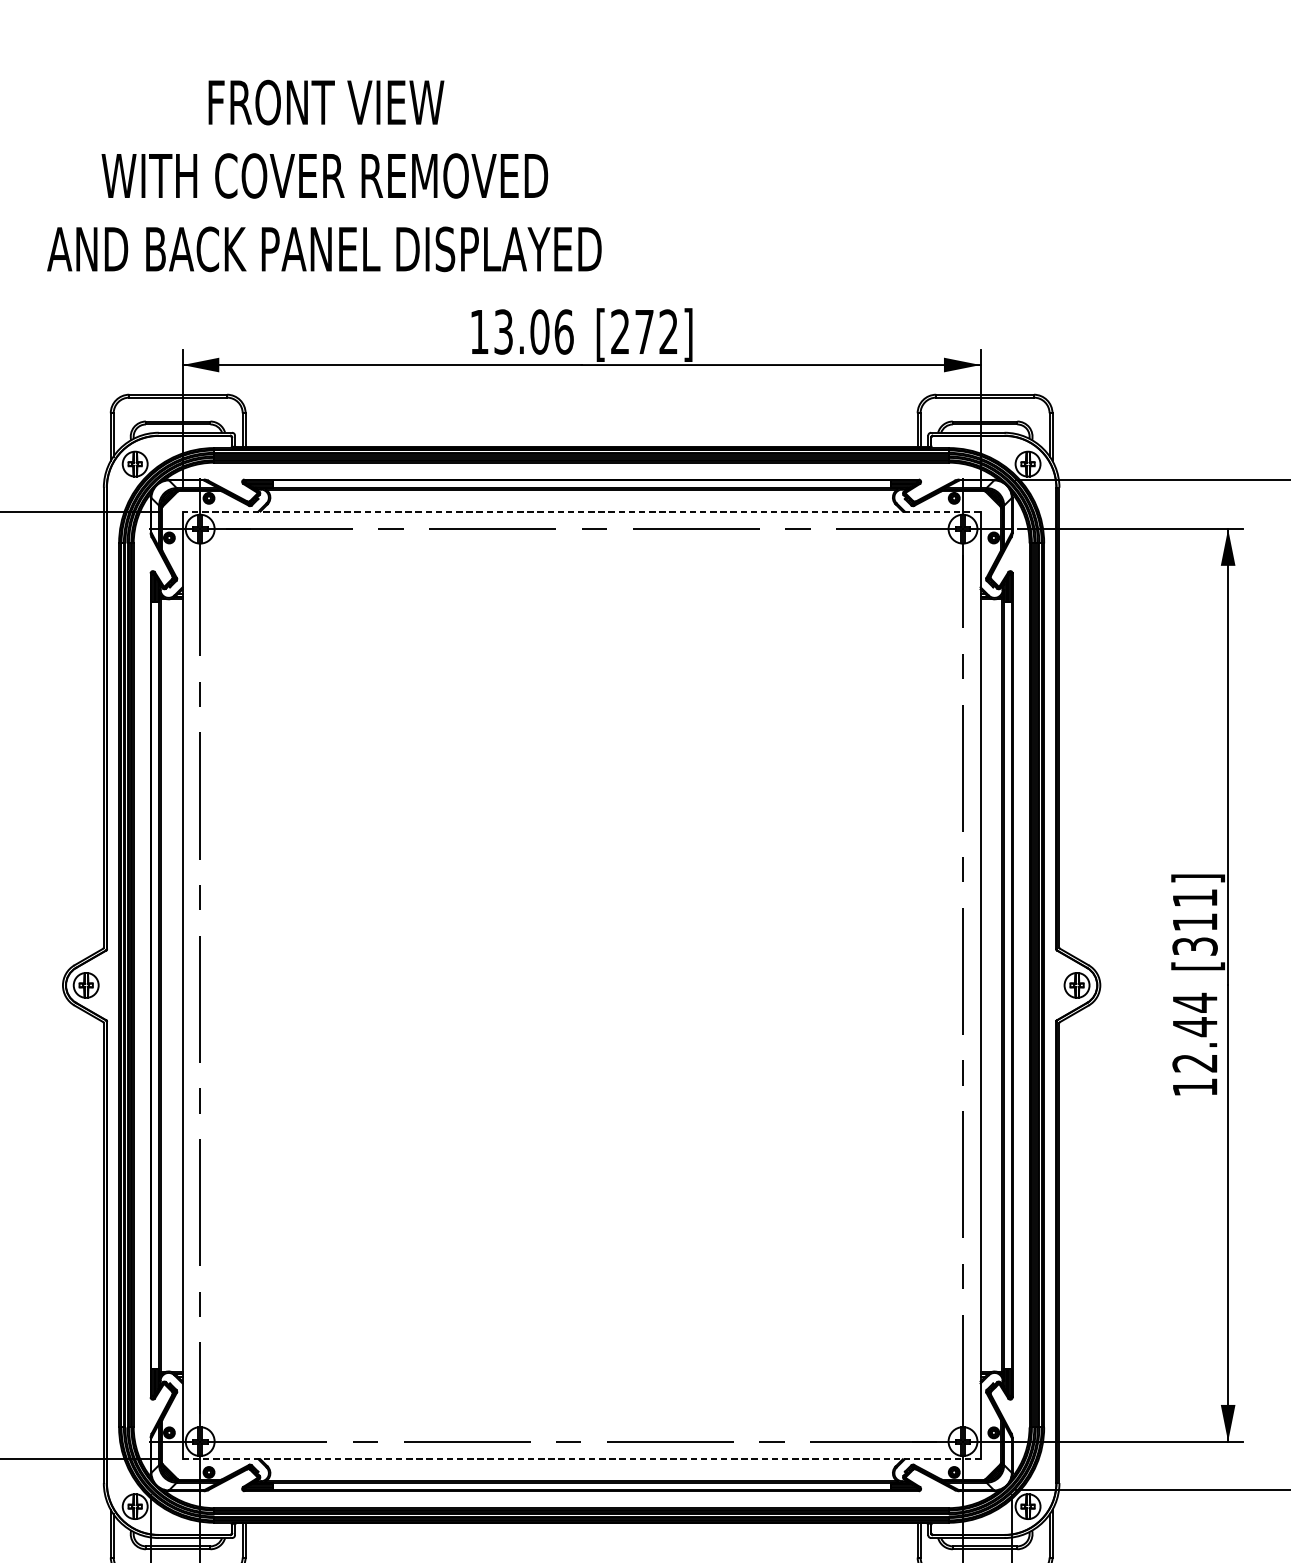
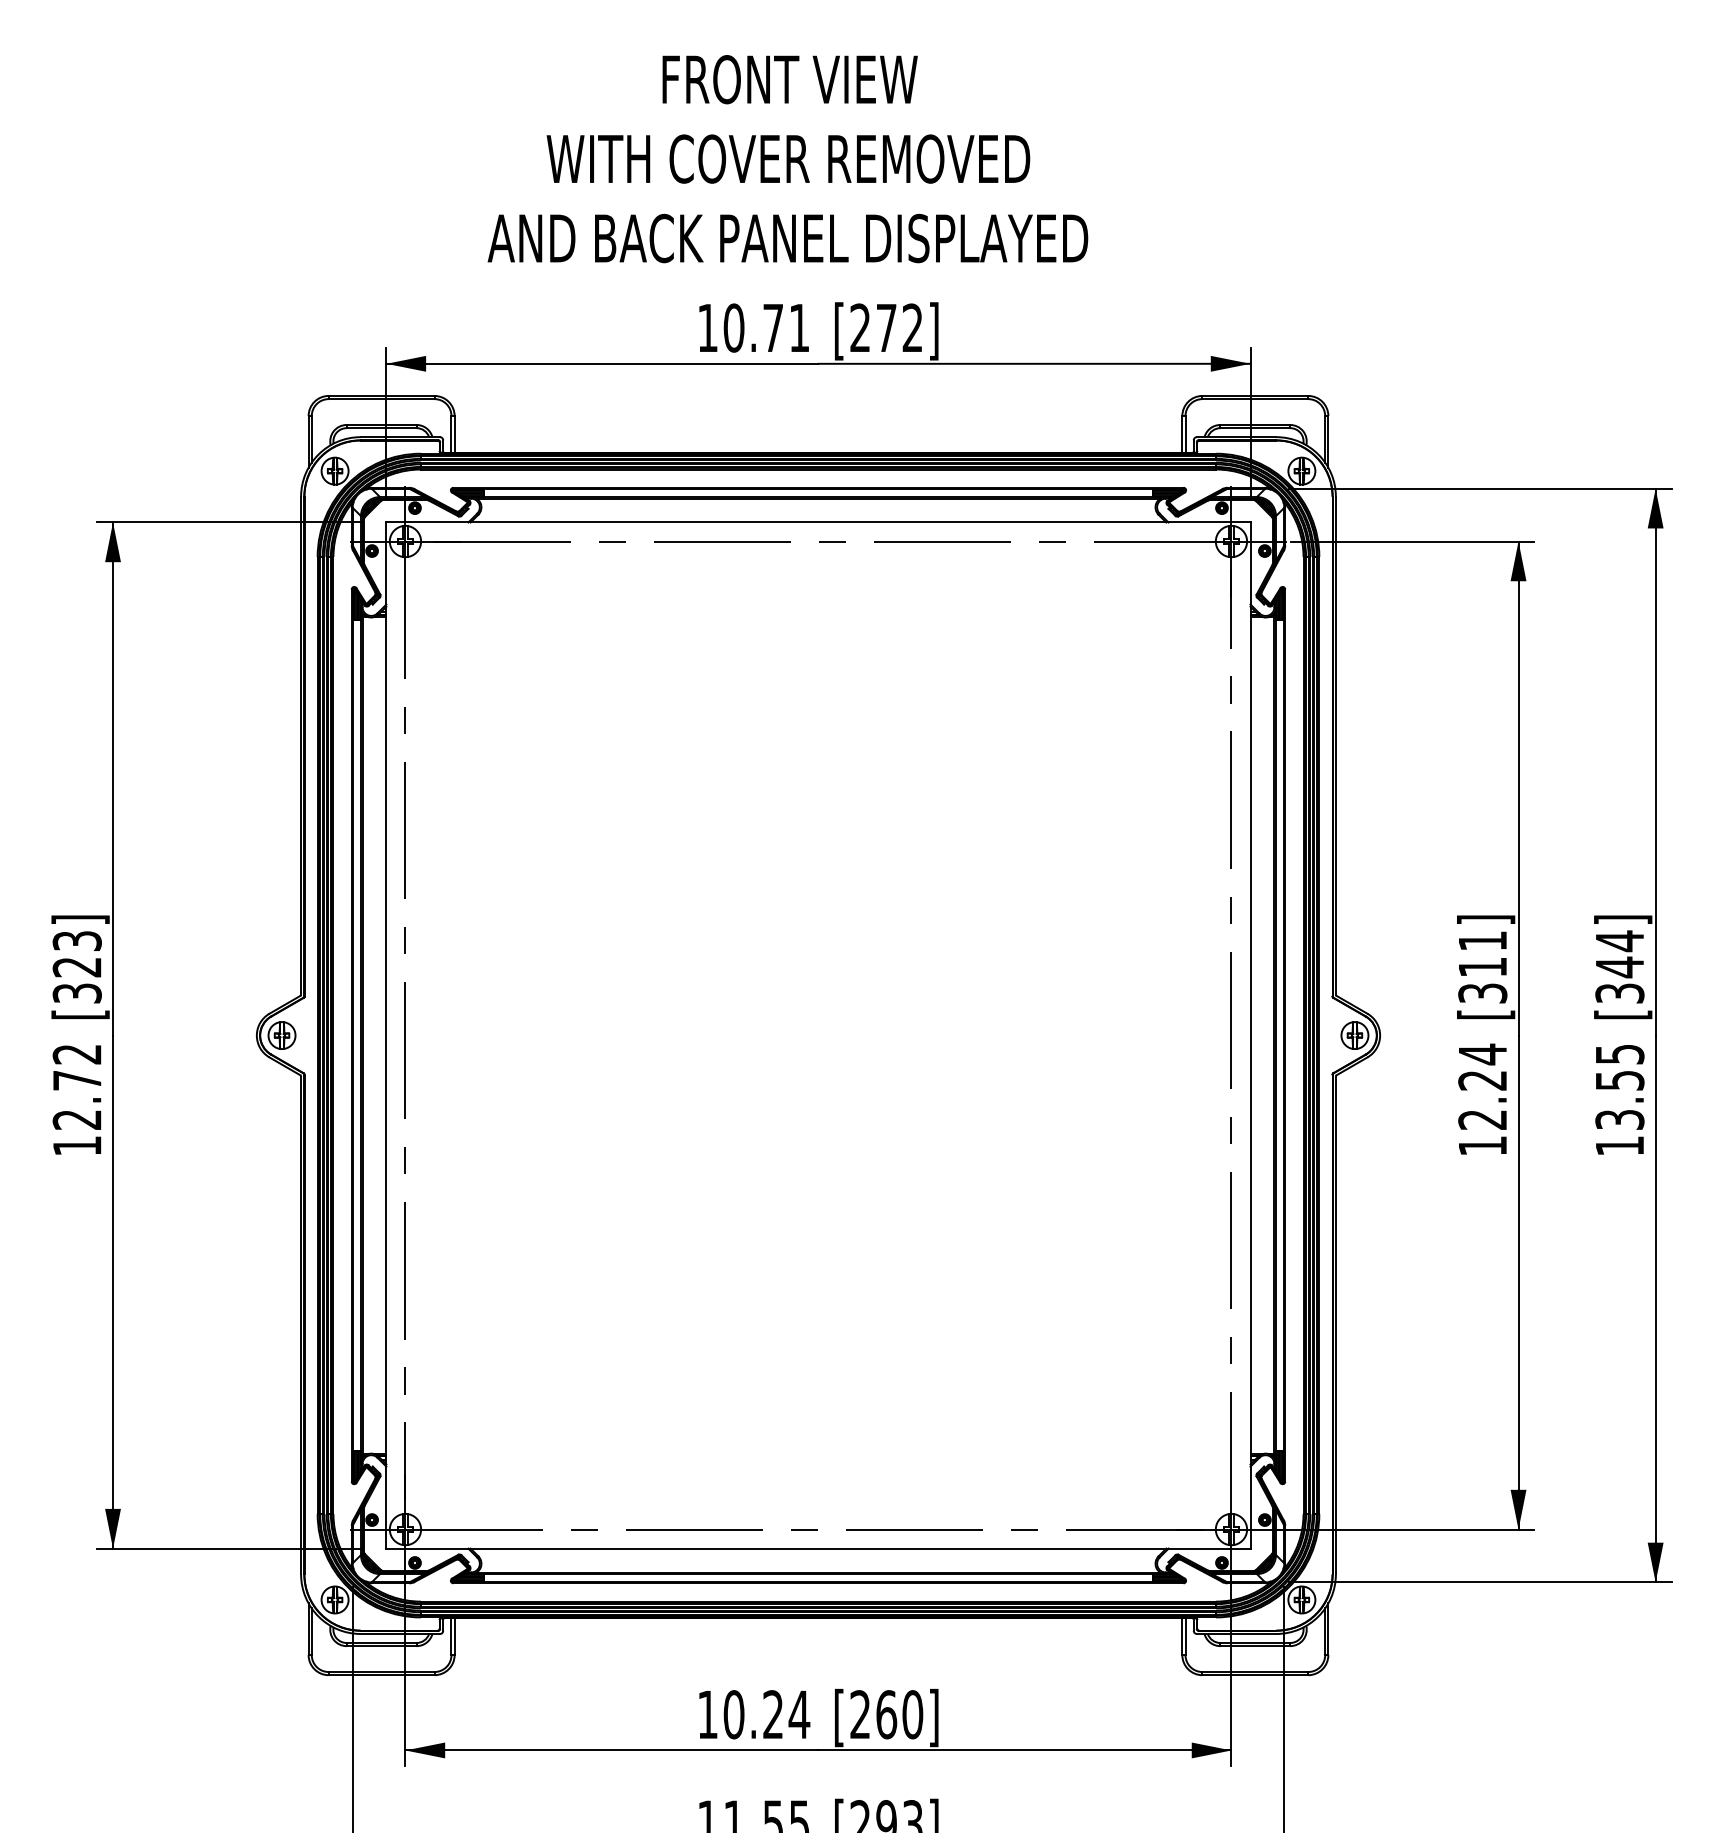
text: (323, 176) -> (787, 159), moved
text: (533, 331) -> (766, 327), 13.06 -> 10.71
line: (580, 511) -> (817, 522), dashed -> solid
text: (1194, 1026) -> (1482, 1080), 12.44 -> 12.24
line: (581, 1459) -> (818, 1548), dashed -> solid

